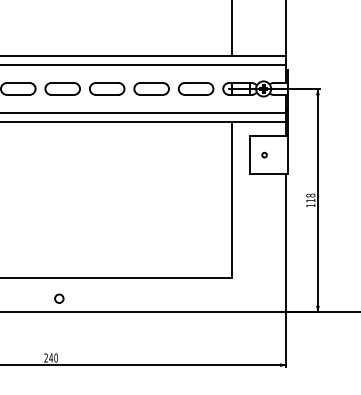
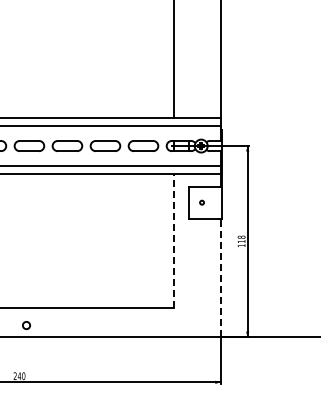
line: (231, 200) -> (173, 241), solid -> dashed
line: (286, 242) -> (220, 277), solid -> dashed

